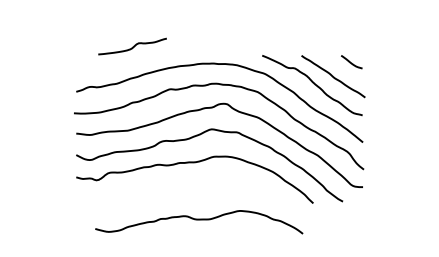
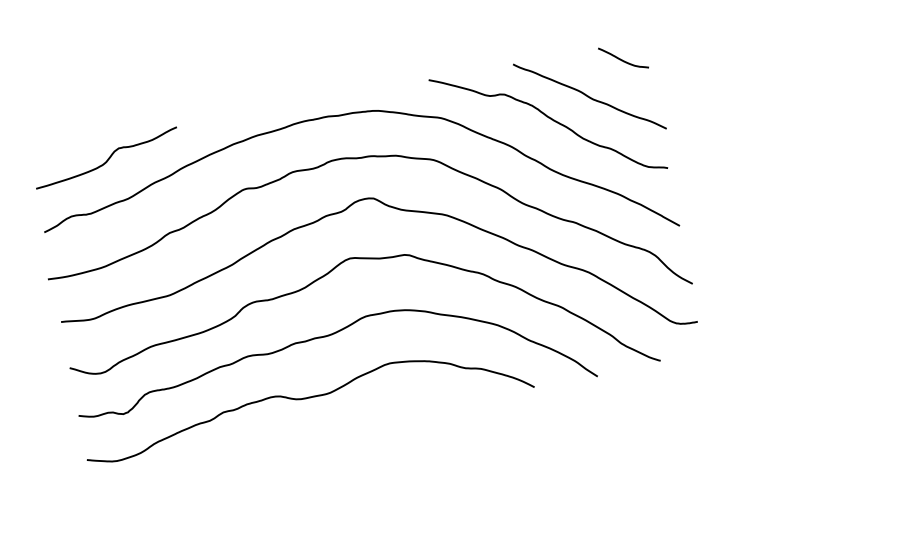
curve: (132, 46) -> (106, 157), moved
curve: (199, 220) -> (307, 400), moved

